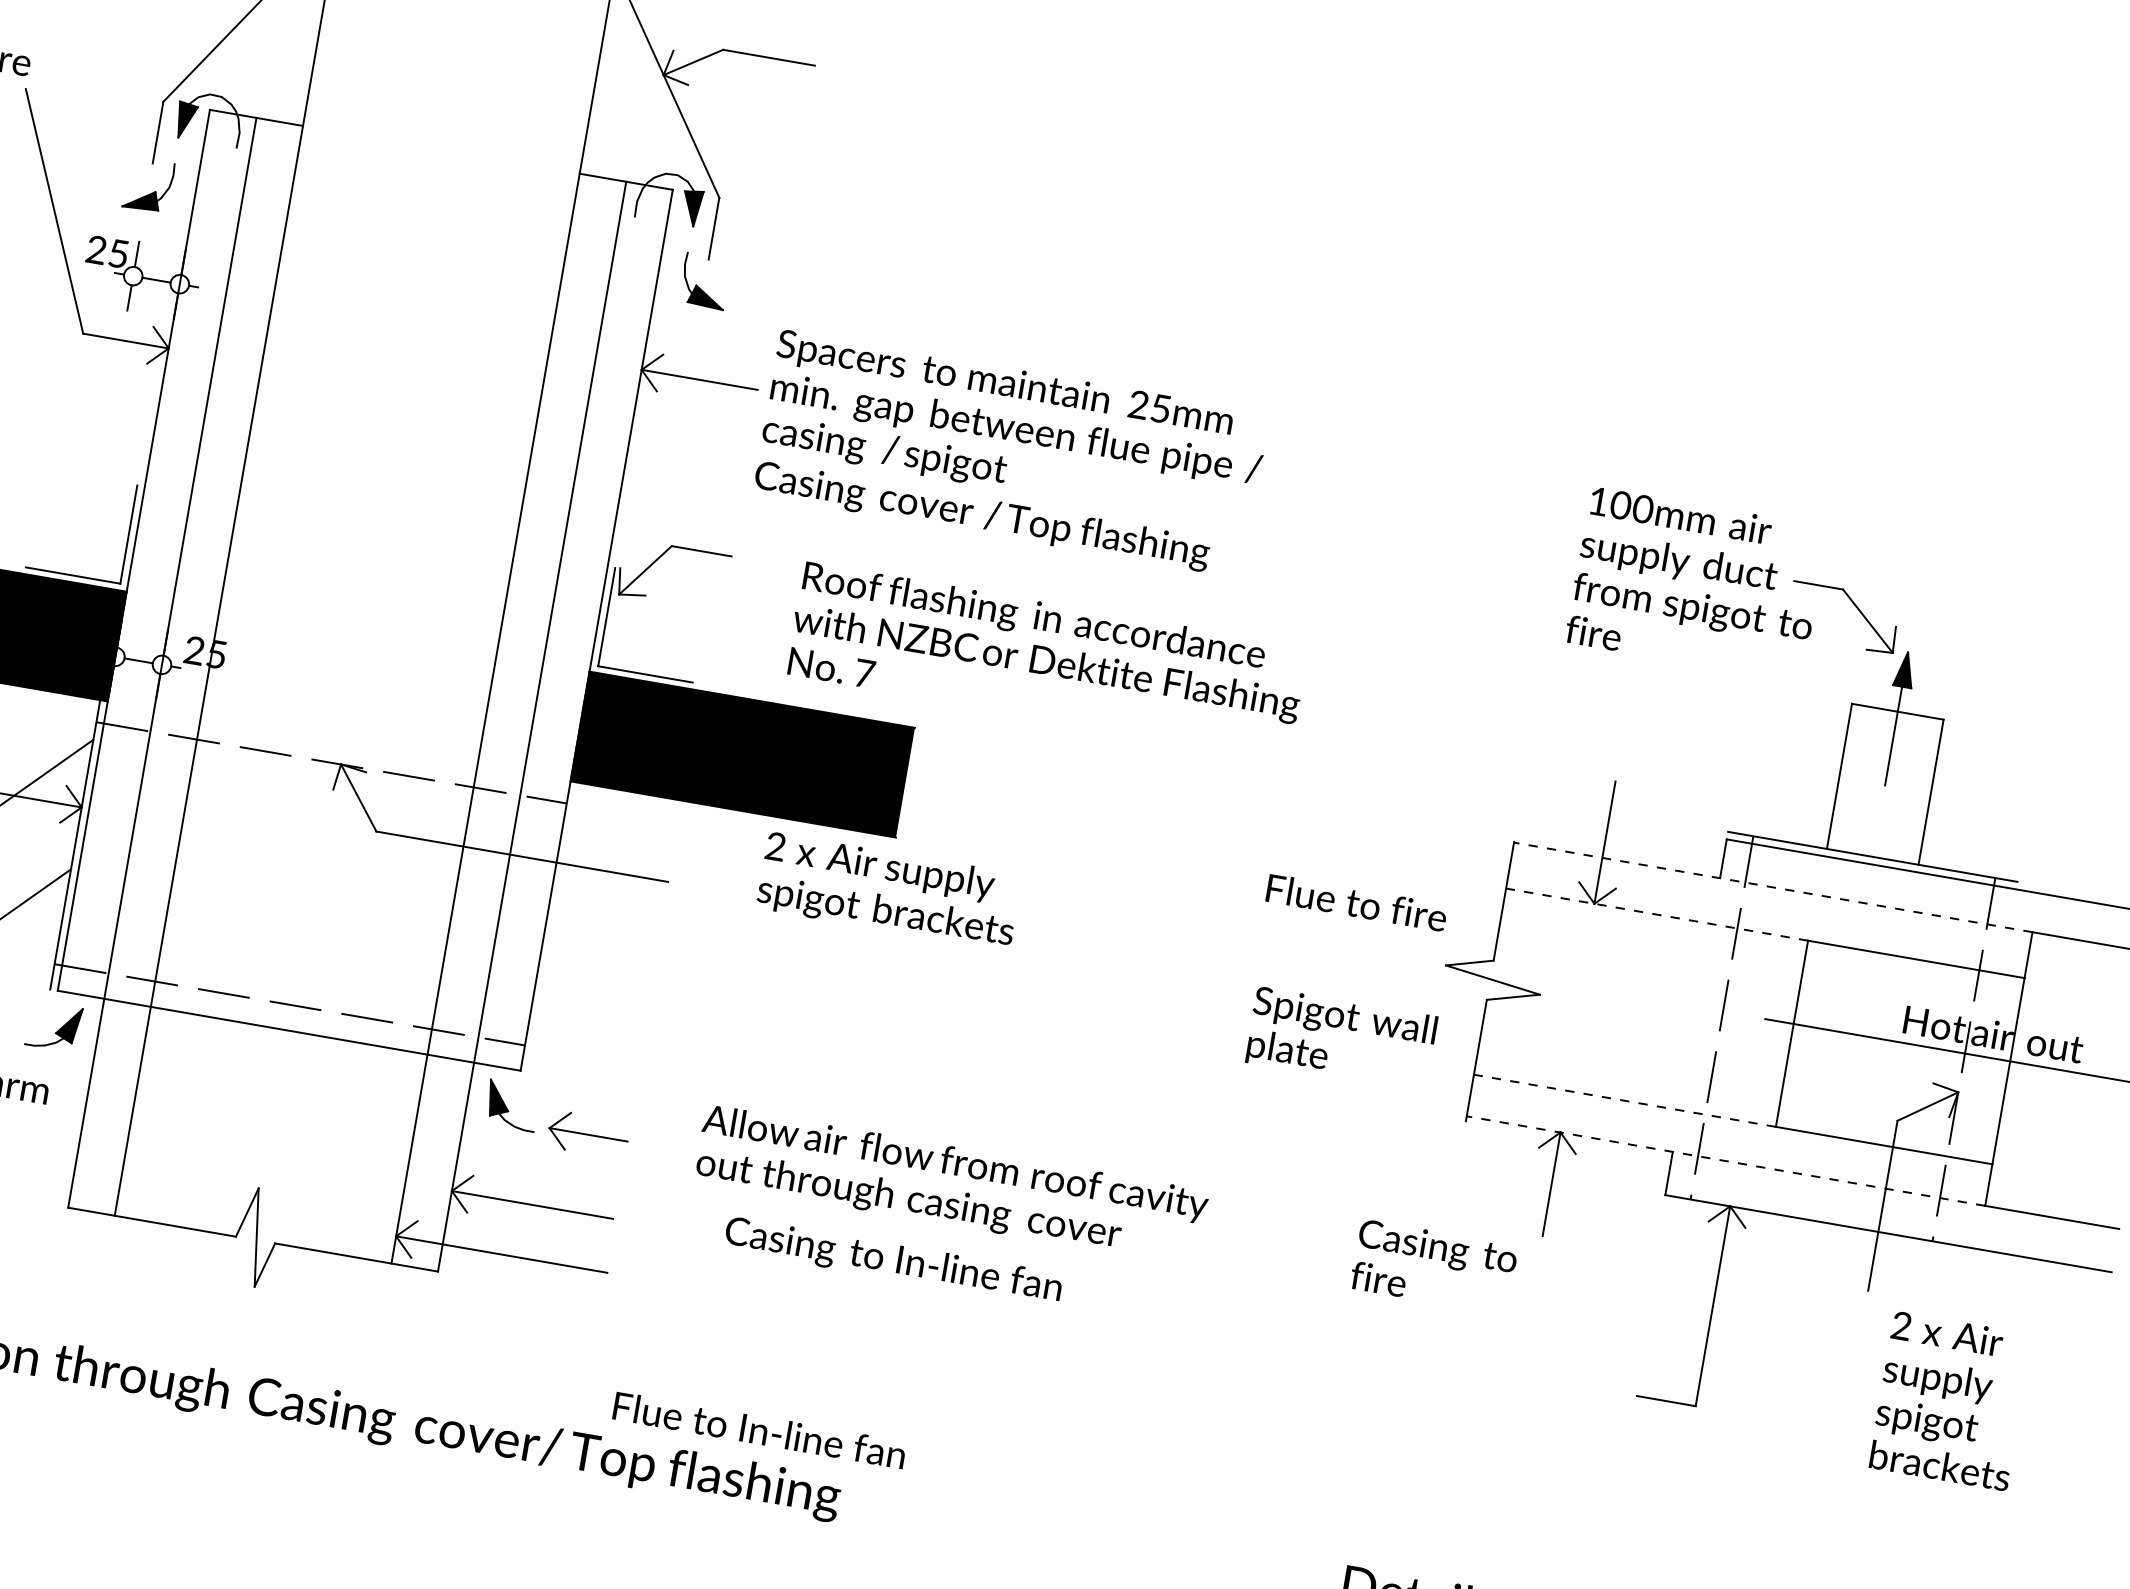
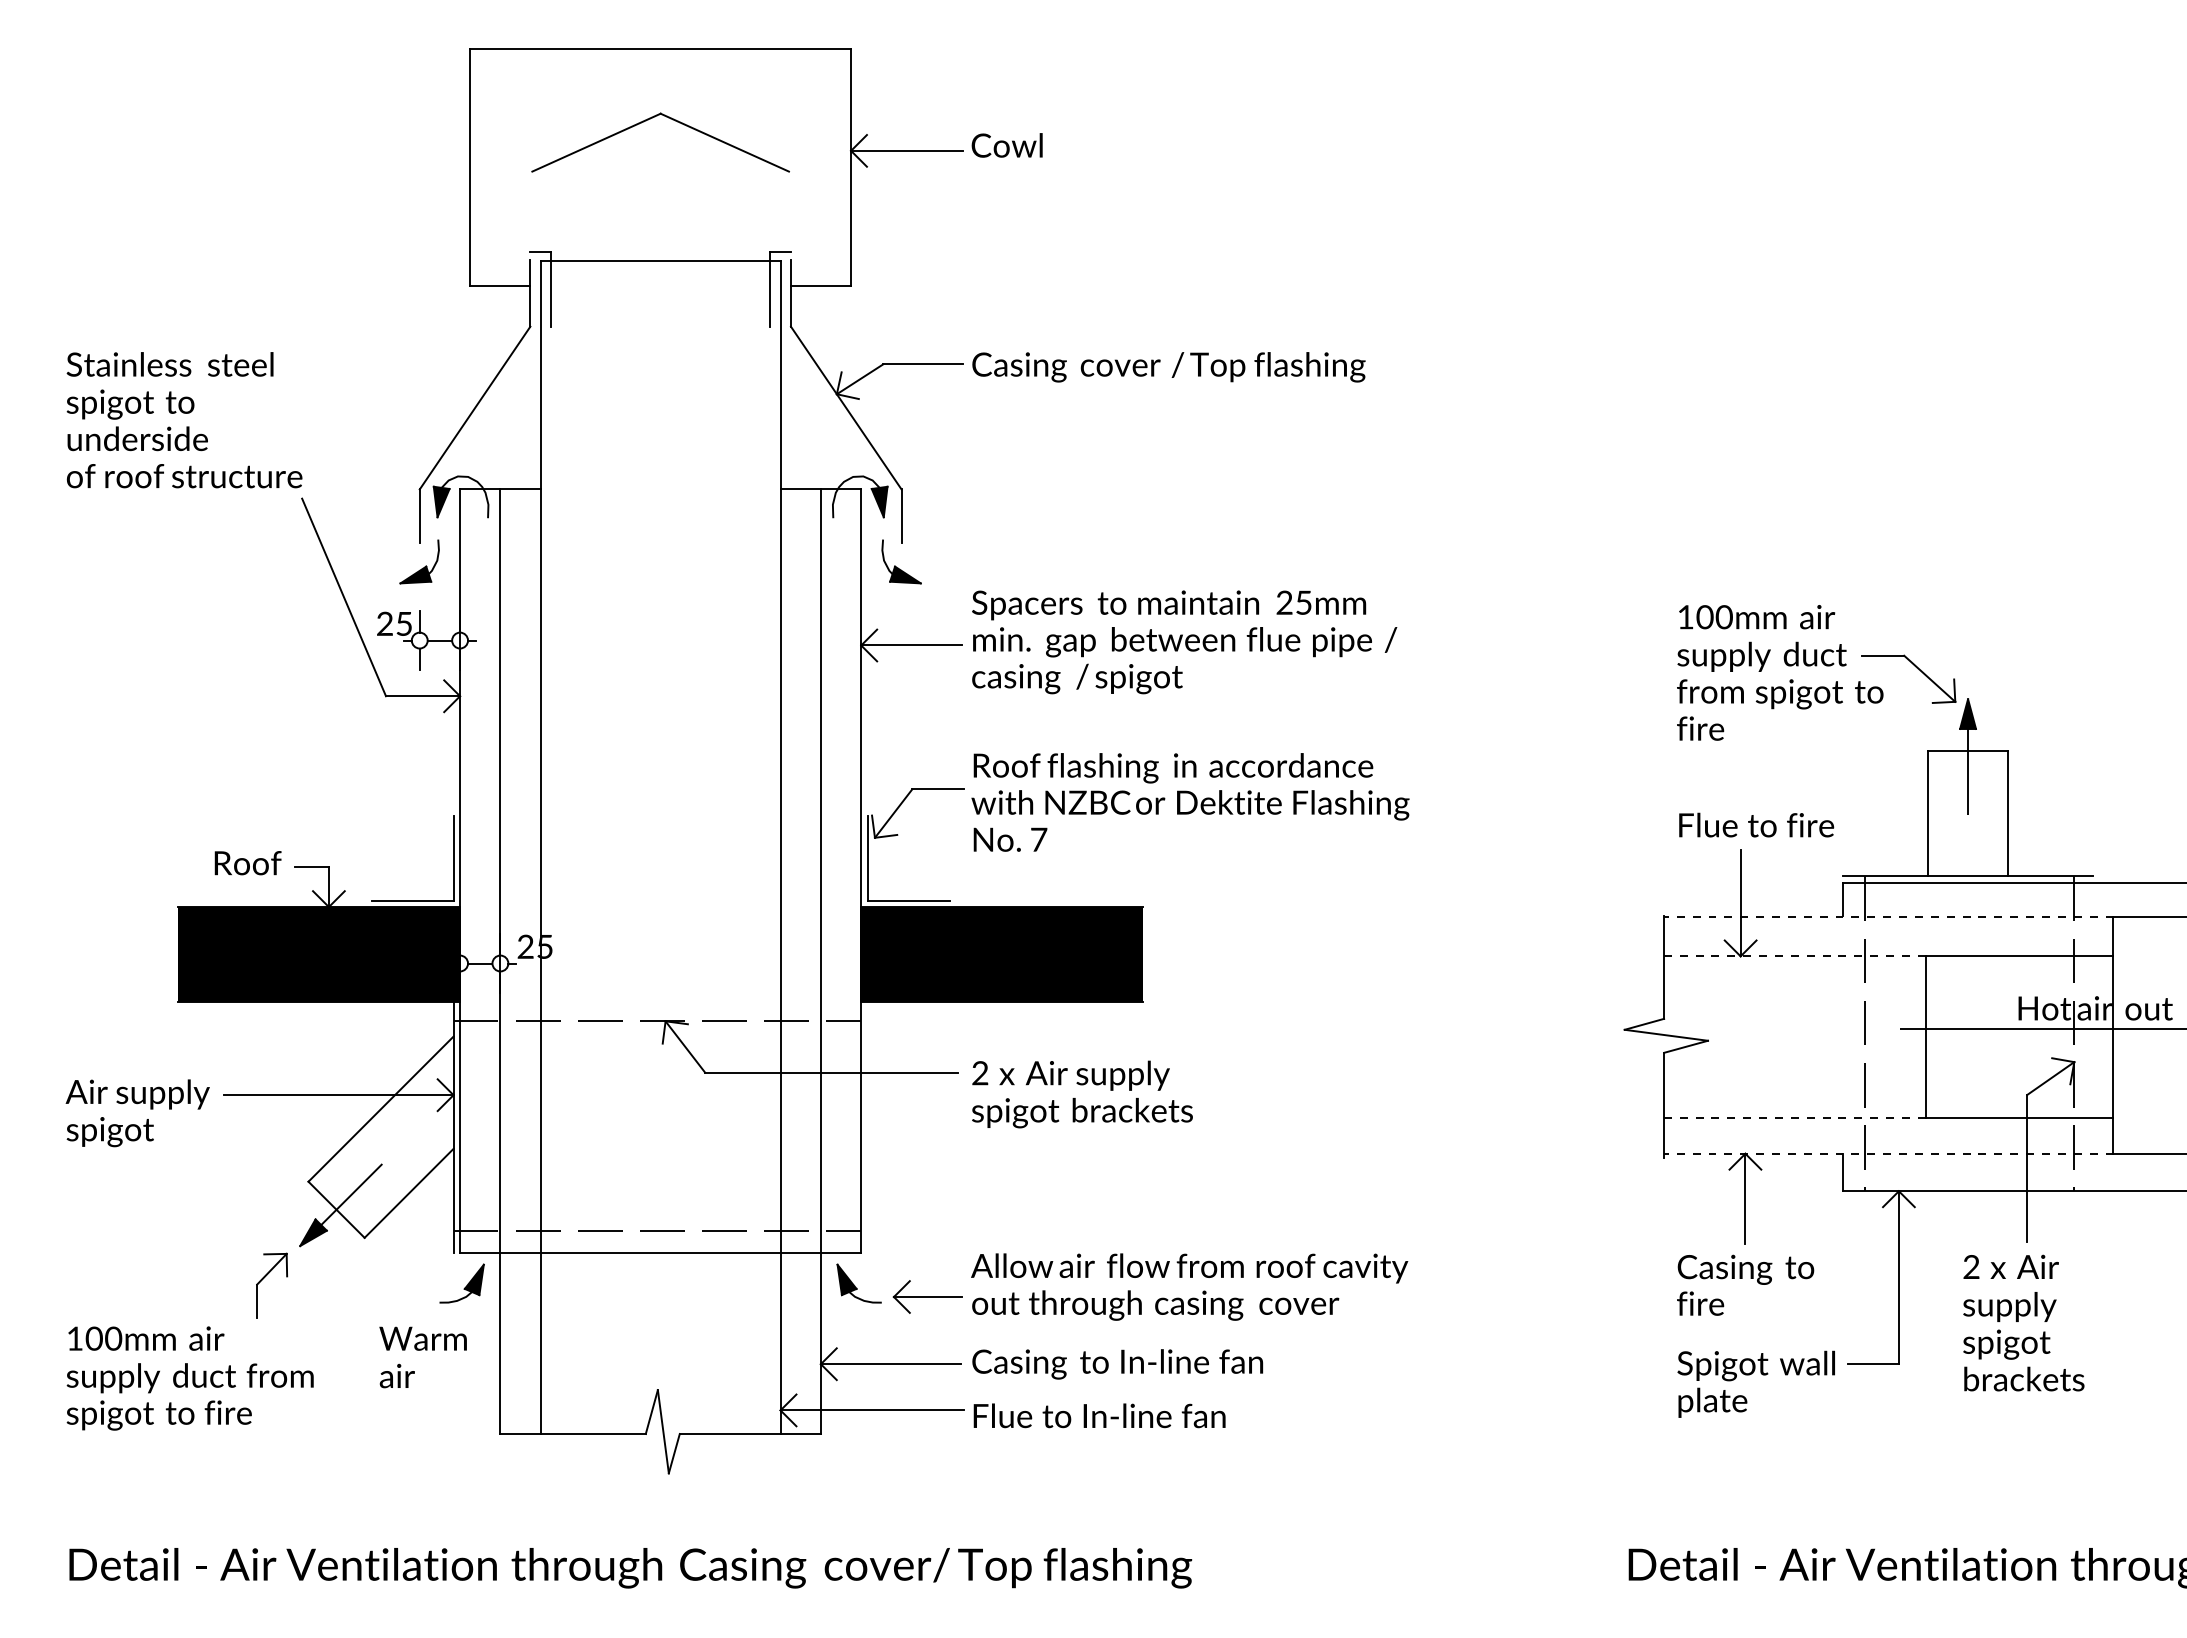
text: (981, 516) -> (1168, 367), moved
text: (1046, 660) -> (1190, 802), moved
text: (889, 891) -> (1082, 1094), moved
text: (1356, 902) -> (1756, 824), moved
text: (1340, 1038) -> (1755, 1383), moved
text: (951, 1185) -> (1189, 1286), moved
text: (893, 1261) -> (1117, 1364), moved
text: (1434, 1266) -> (1745, 1284), moved
text: (1950, 1400) -> (2023, 1322), moved
text: (759, 1429) -> (1099, 1415), moved

